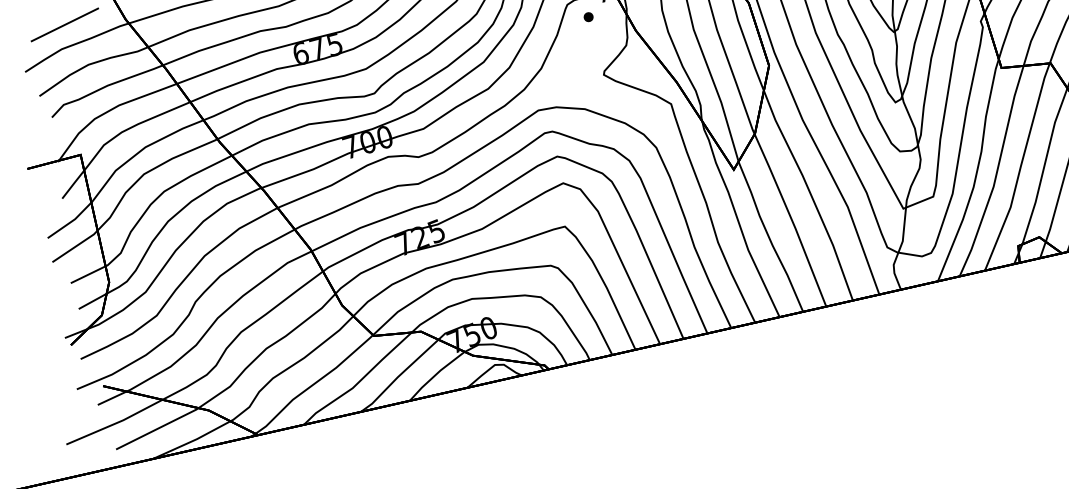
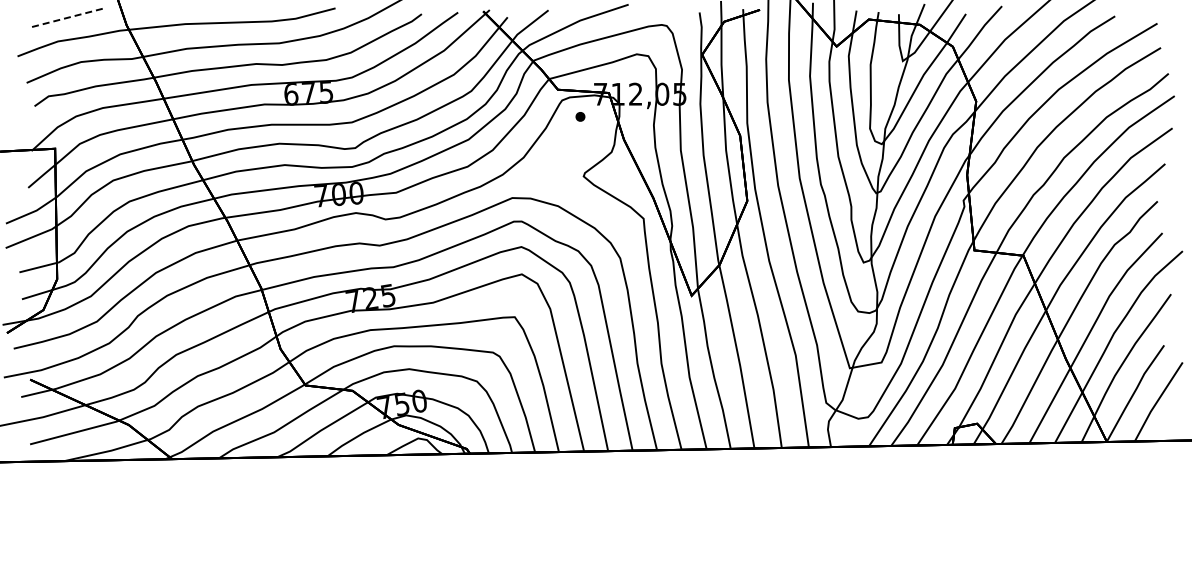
line: (65, 25) -> (66, 18), solid -> dashed

